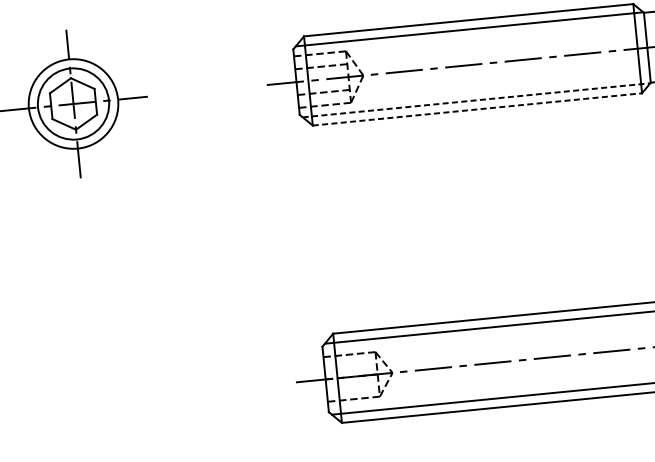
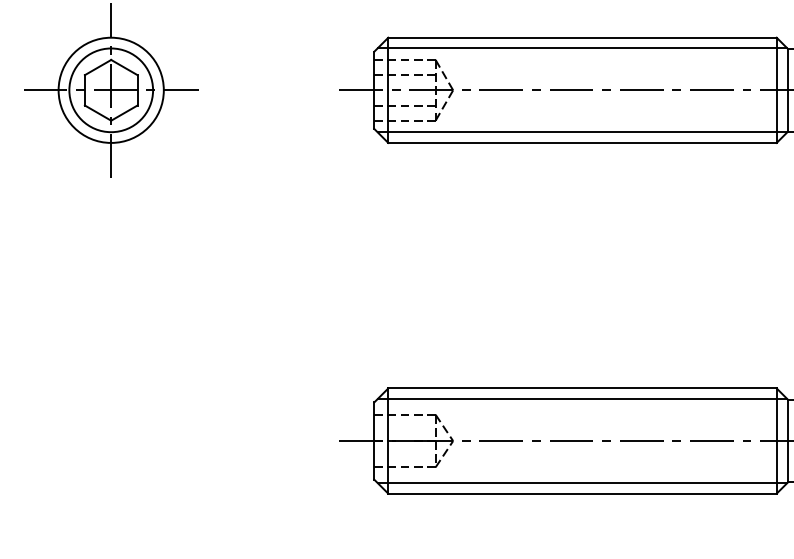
line: (476, 100) -> (582, 132), dashed -> solid
line: (478, 108) -> (583, 142), dashed -> solid

